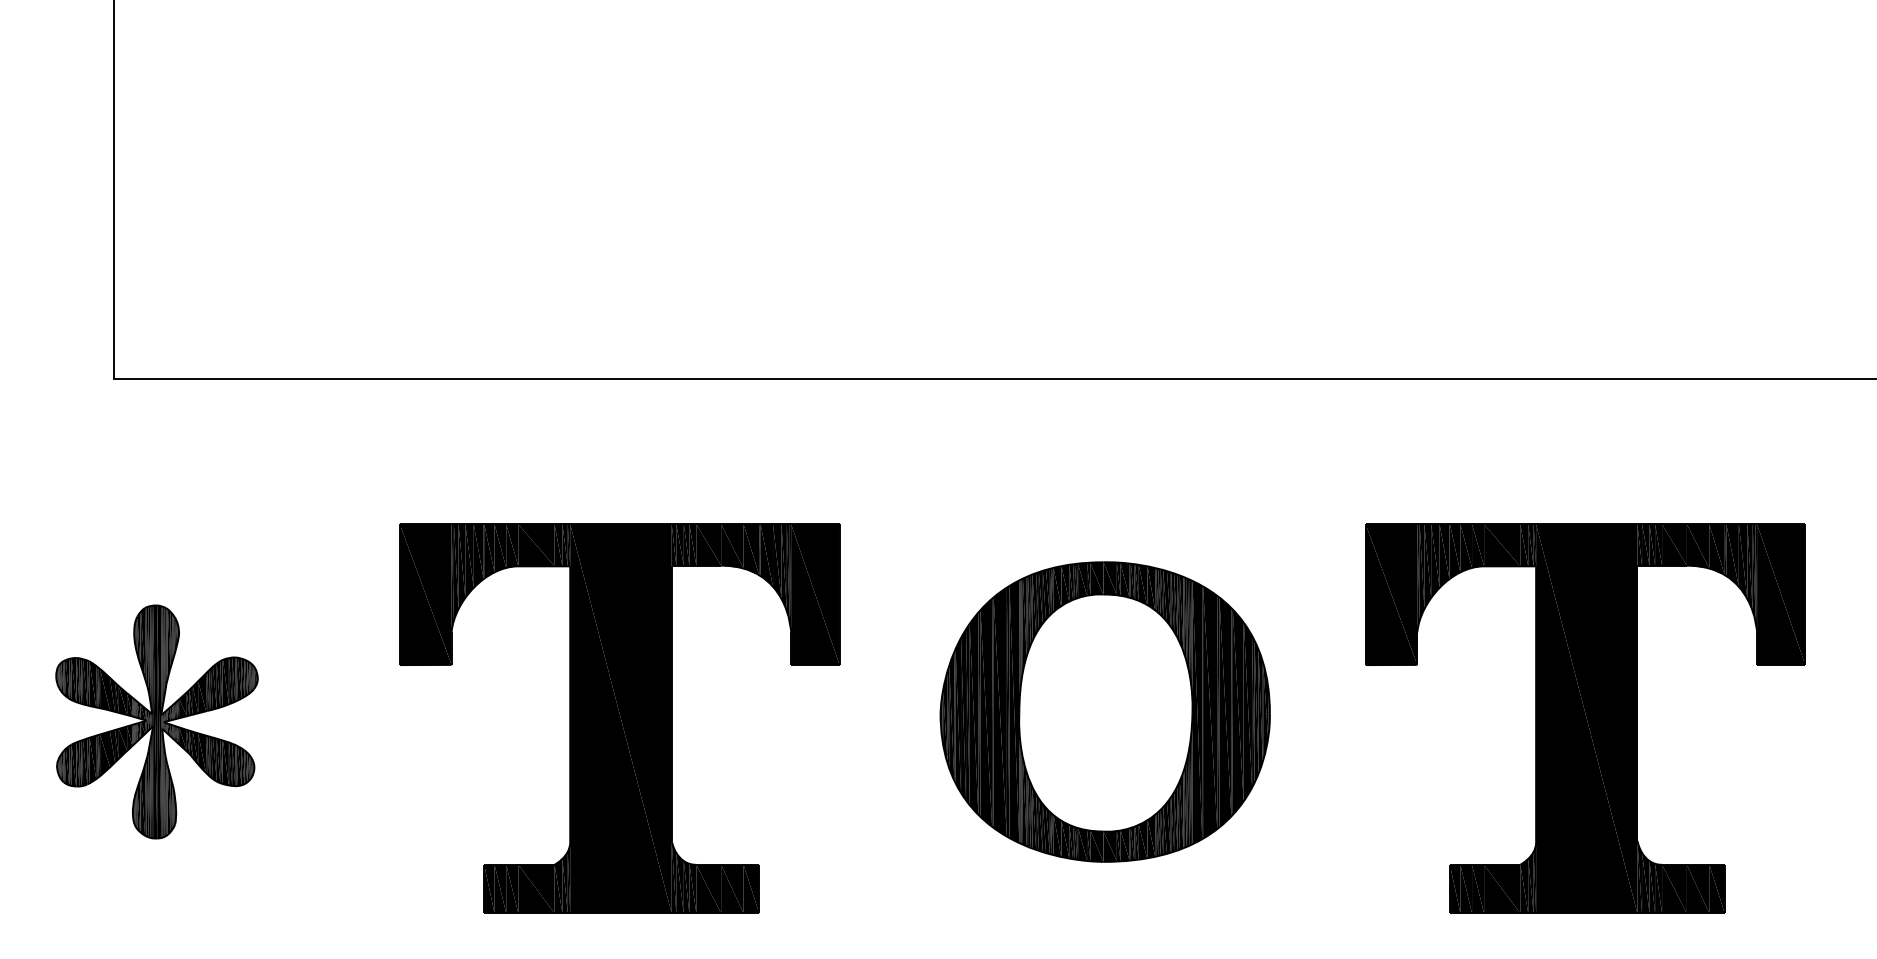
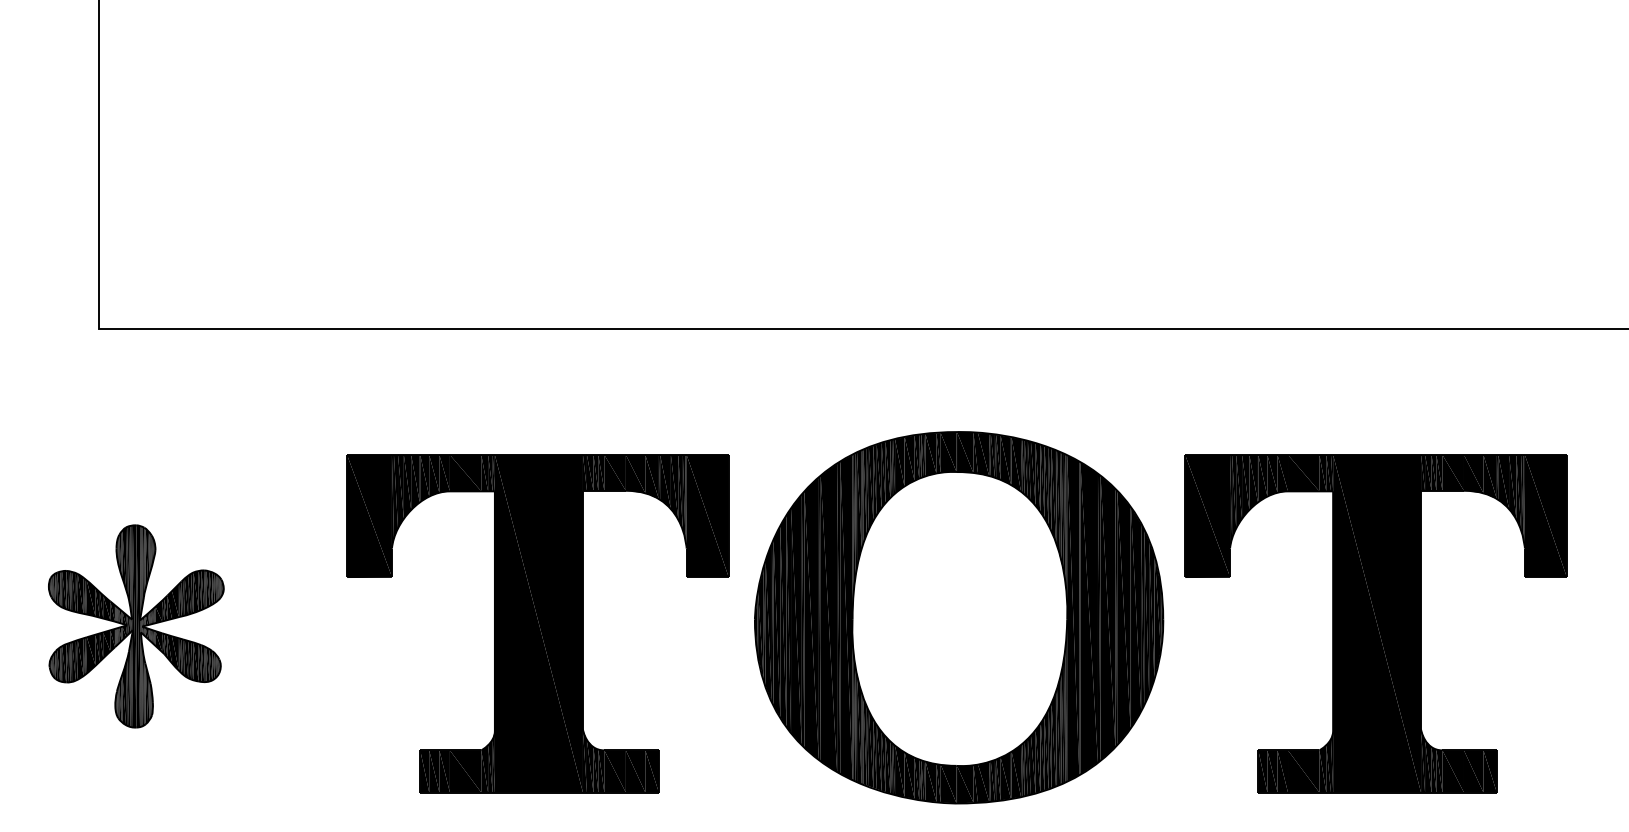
part: (1105, 711) -> (959, 617), size x1.43

